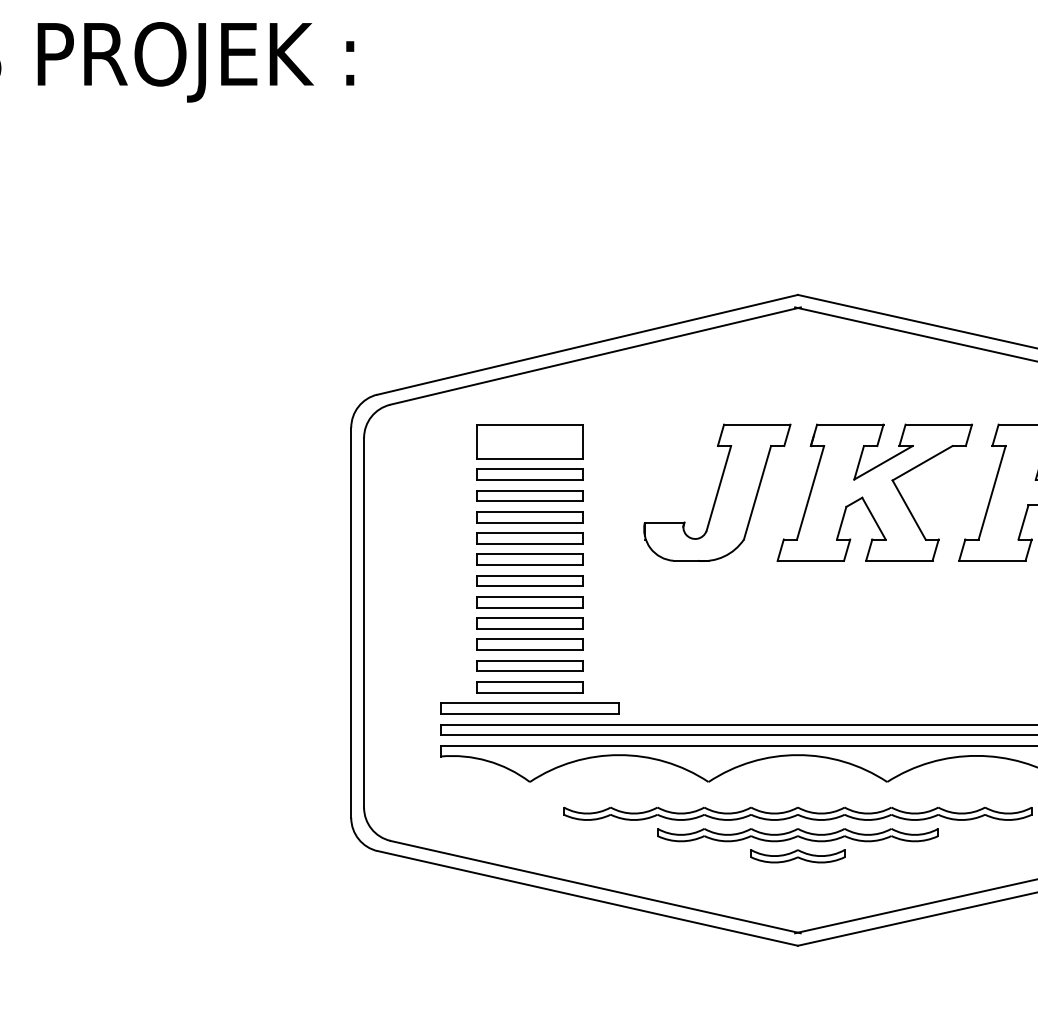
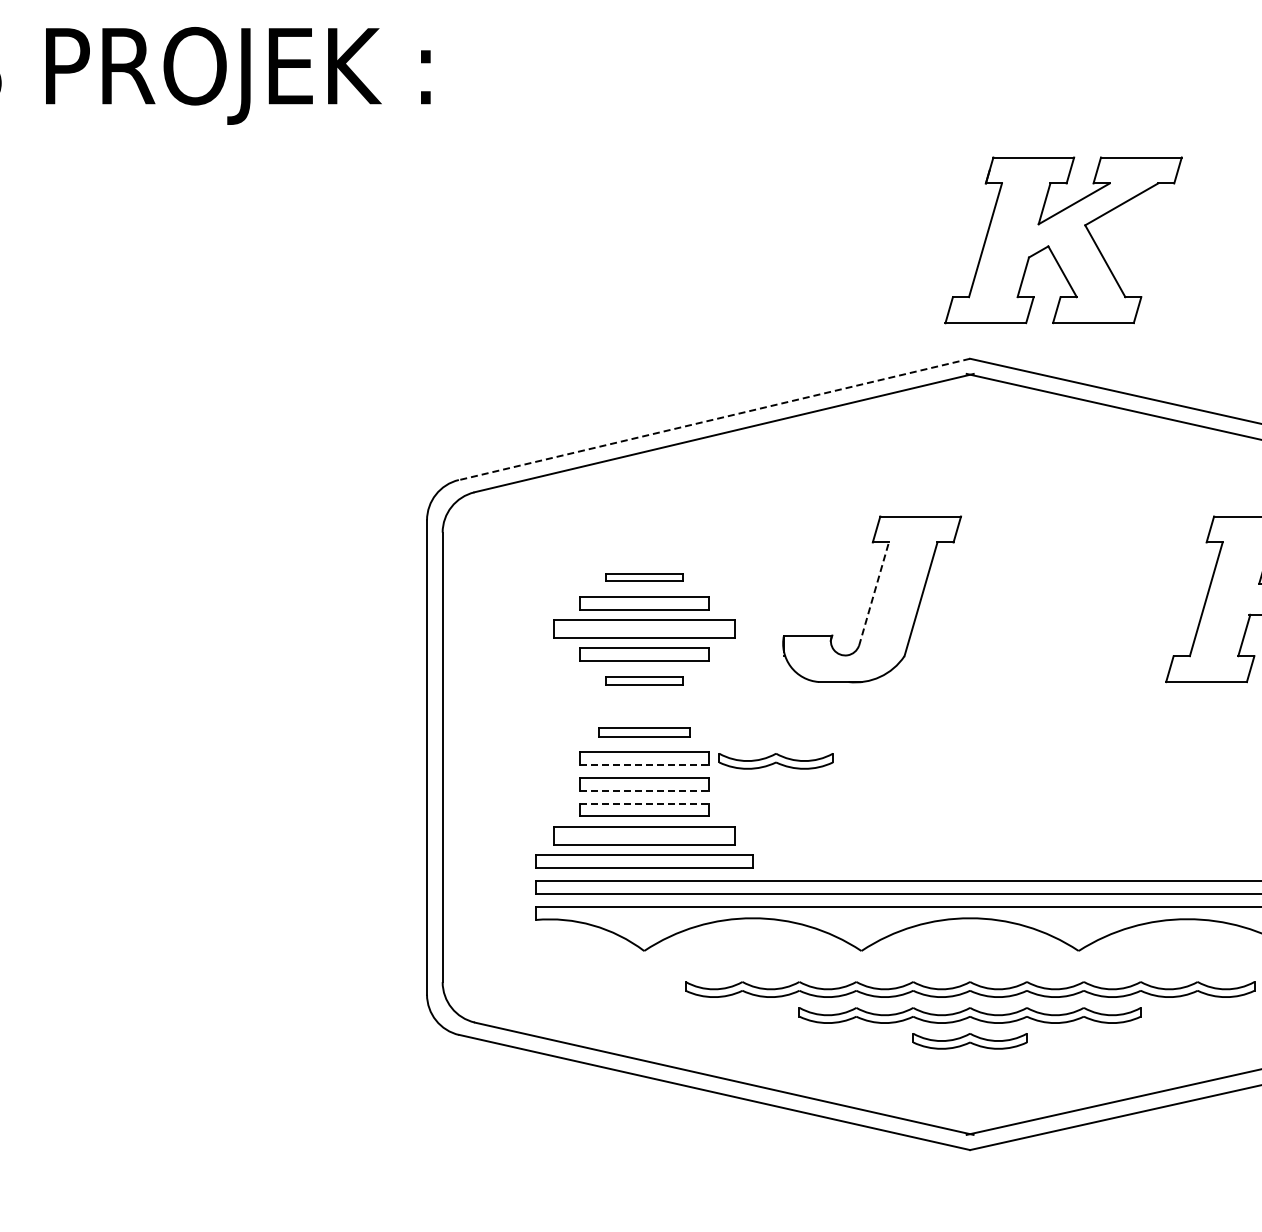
line: (587, 344) -> (714, 419), solid -> dashed
part: (530, 441) -> (644, 537), removed
part: (530, 474) -> (644, 577), size x0.6
line: (718, 488) -> (873, 594), solid -> dashed
part: (874, 492) -> (1063, 240), moved
part: (530, 517) -> (644, 629), size x1.4
part: (530, 559) -> (644, 680), size x0.6
part: (530, 580) -> (644, 706), removed
part: (530, 602) -> (644, 732), size x0.7
part: (637, 626) -> (775, 761), added
line: (530, 628) -> (644, 764), solid -> dashed
line: (530, 650) -> (644, 790), solid -> dashed
line: (530, 660) -> (644, 803), solid -> dashed
part: (530, 687) -> (644, 835), size x1.4

